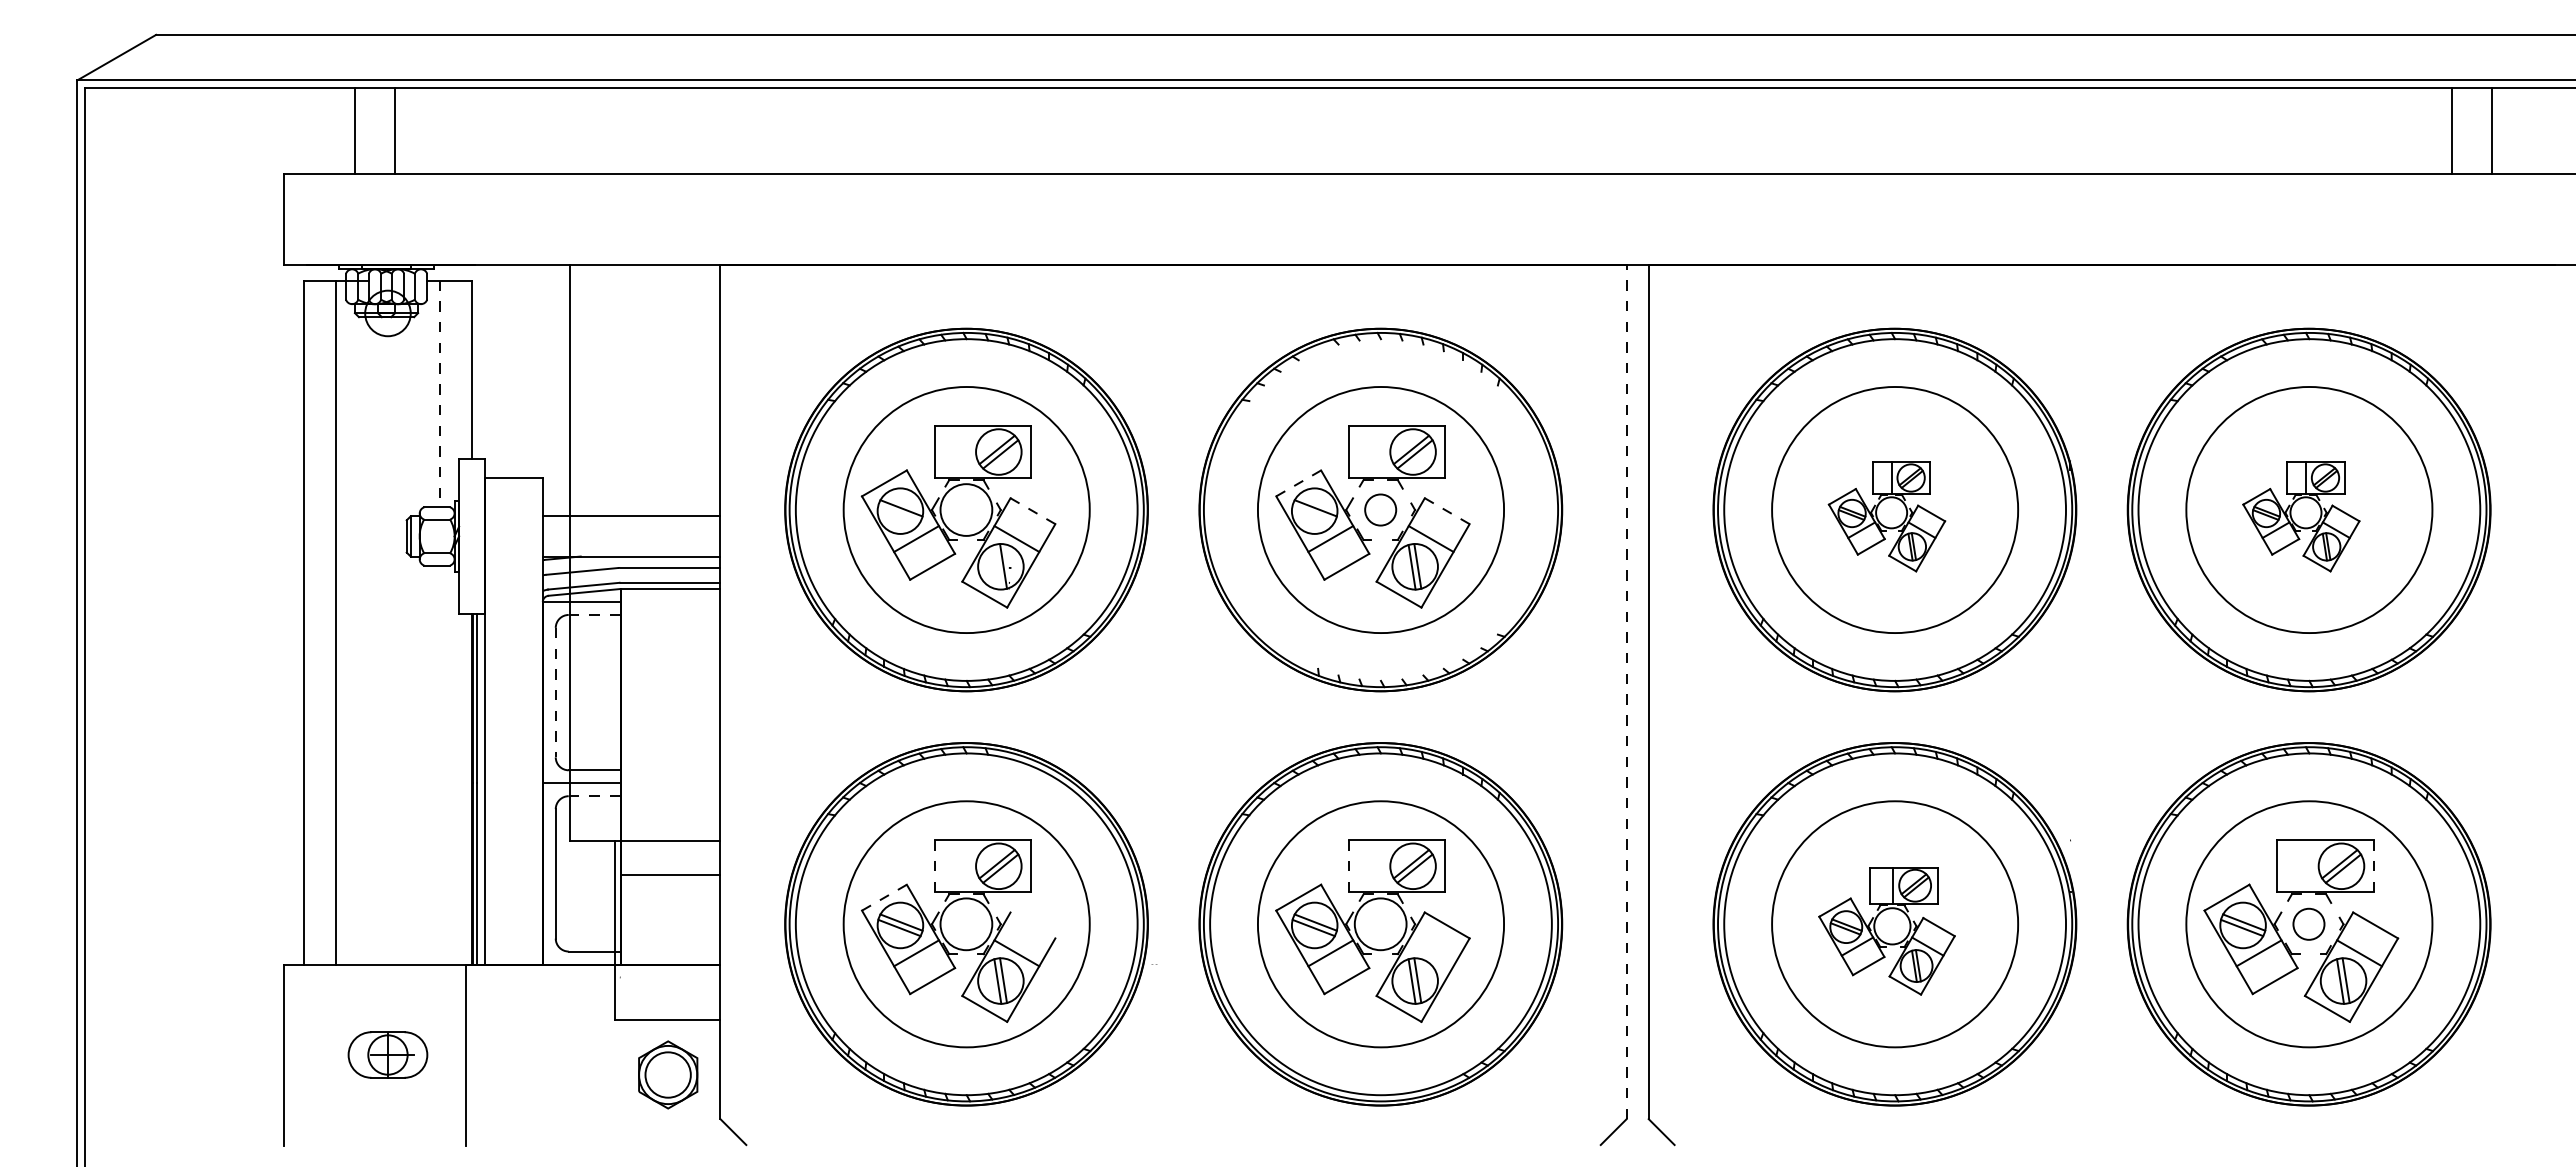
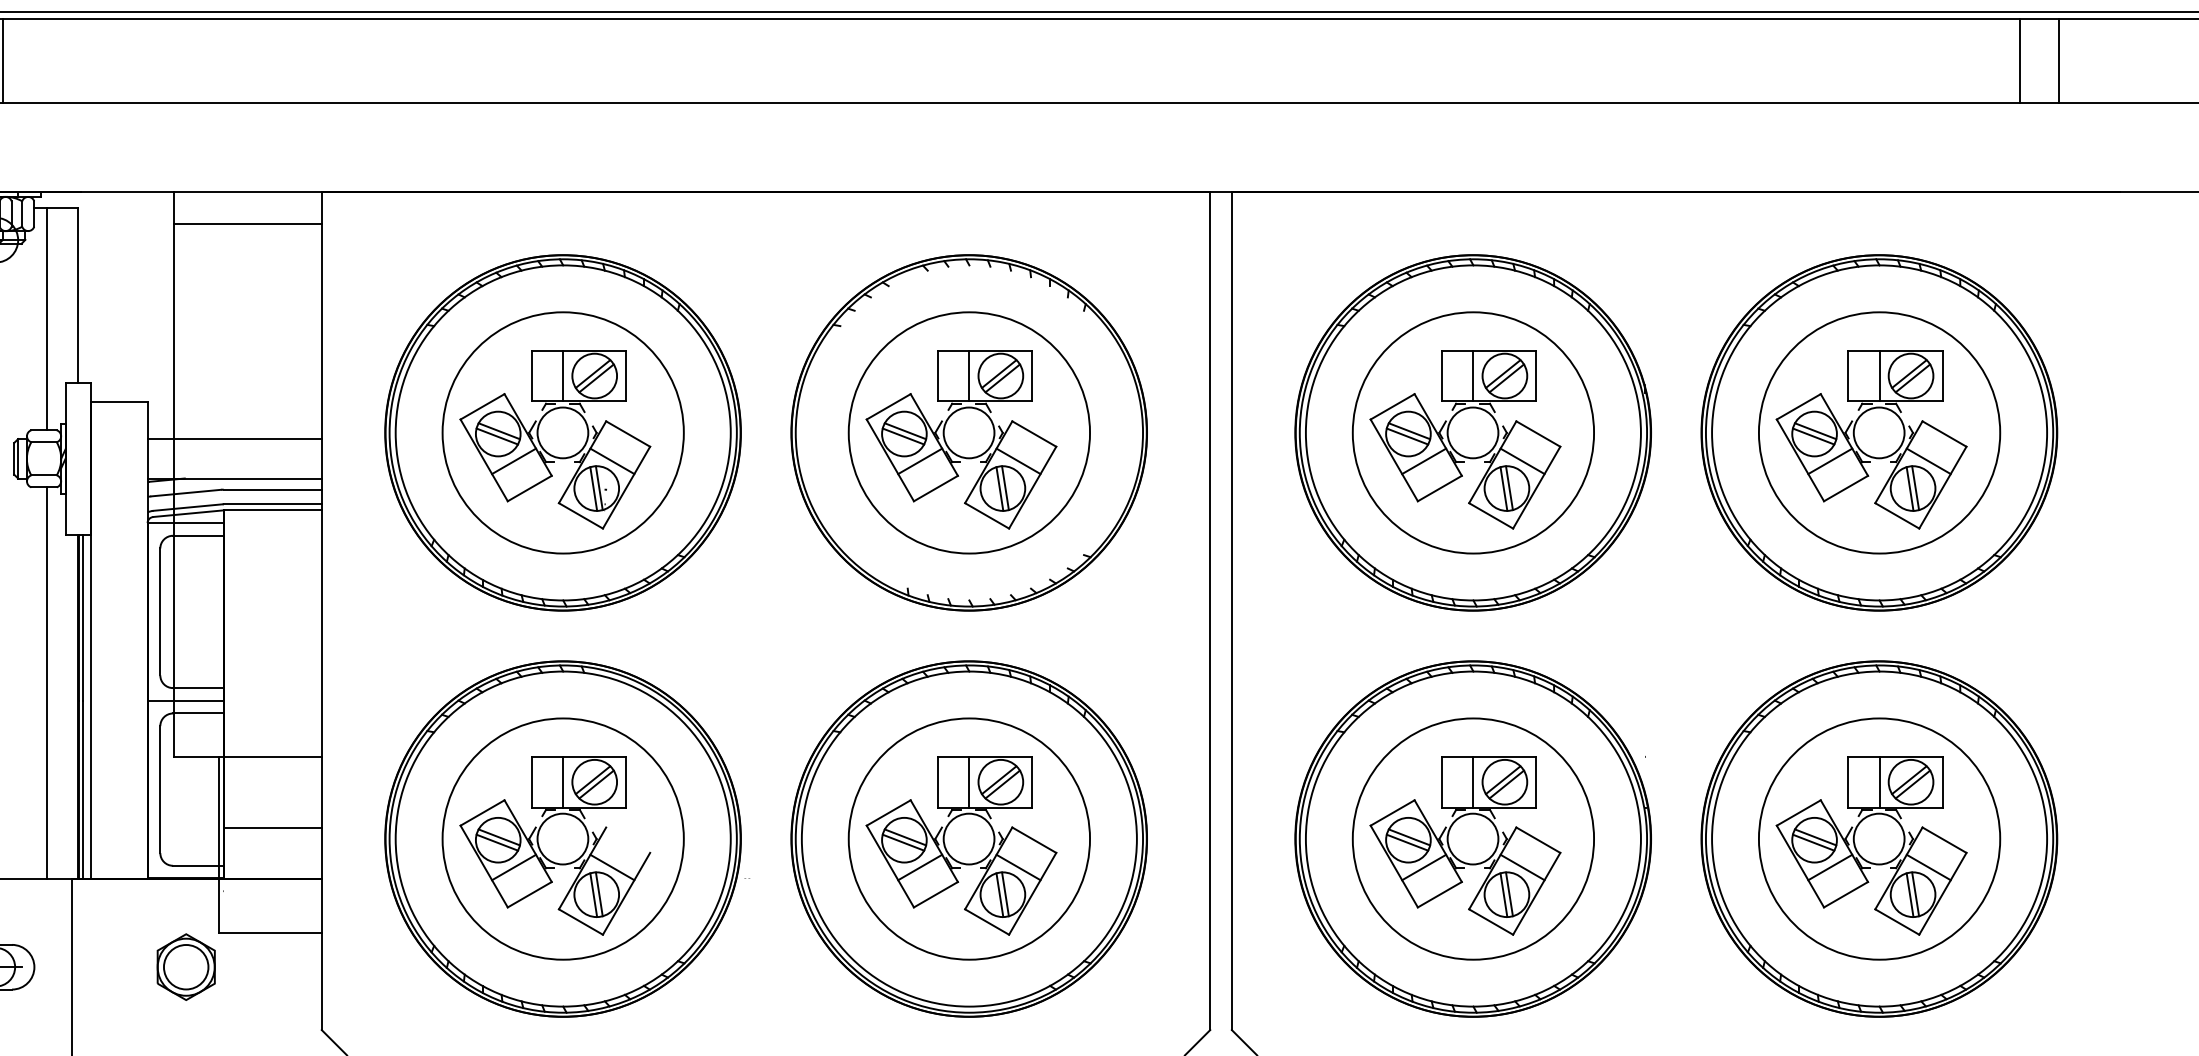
line: (644, 296) -> (247, 223), added
line: (439, 394) -> (46, 319), dashed -> solid
line: (966, 451) -> (563, 375), added
line: (1381, 451) -> (969, 375), added
line: (1298, 483) -> (888, 406), dashed -> solid
circle: (1380, 509) -> (968, 432), size x1.67
line: (1032, 511) -> (627, 434), dashed -> solid
line: (1447, 511) -> (1034, 434), dashed -> solid
line: (899, 513) -> (497, 436), added
line: (1313, 513) -> (903, 436), added
part: (1886, 516) -> (1464, 439), size x1.67
part: (2301, 516) -> (1871, 439), size x1.67
line: (997, 567) -> (593, 489), added
line: (594, 614) -> (198, 535), dashed -> solid
line: (1626, 691) -> (1210, 610), dashed -> solid
line: (555, 692) -> (160, 611), dashed -> solid
line: (439, 764) -> (46, 682), added
line: (594, 796) -> (198, 713), dashed -> solid
line: (934, 866) -> (531, 782), dashed -> solid
line: (966, 866) -> (563, 782), added
line: (1348, 866) -> (937, 782), dashed -> solid
line: (1381, 866) -> (969, 782), added
line: (2309, 866) -> (1879, 782), added
line: (2373, 866) -> (1942, 782), dashed -> solid
line: (670, 875) -> (272, 828), moved
line: (884, 897) -> (482, 812), dashed -> solid
circle: (2308, 924) -> (1878, 839), size x1.67
part: (1886, 930) -> (1464, 845), size x1.43
line: (1430, 953) -> (1017, 867), added
part: (668, 1074) -> (186, 966), moved

